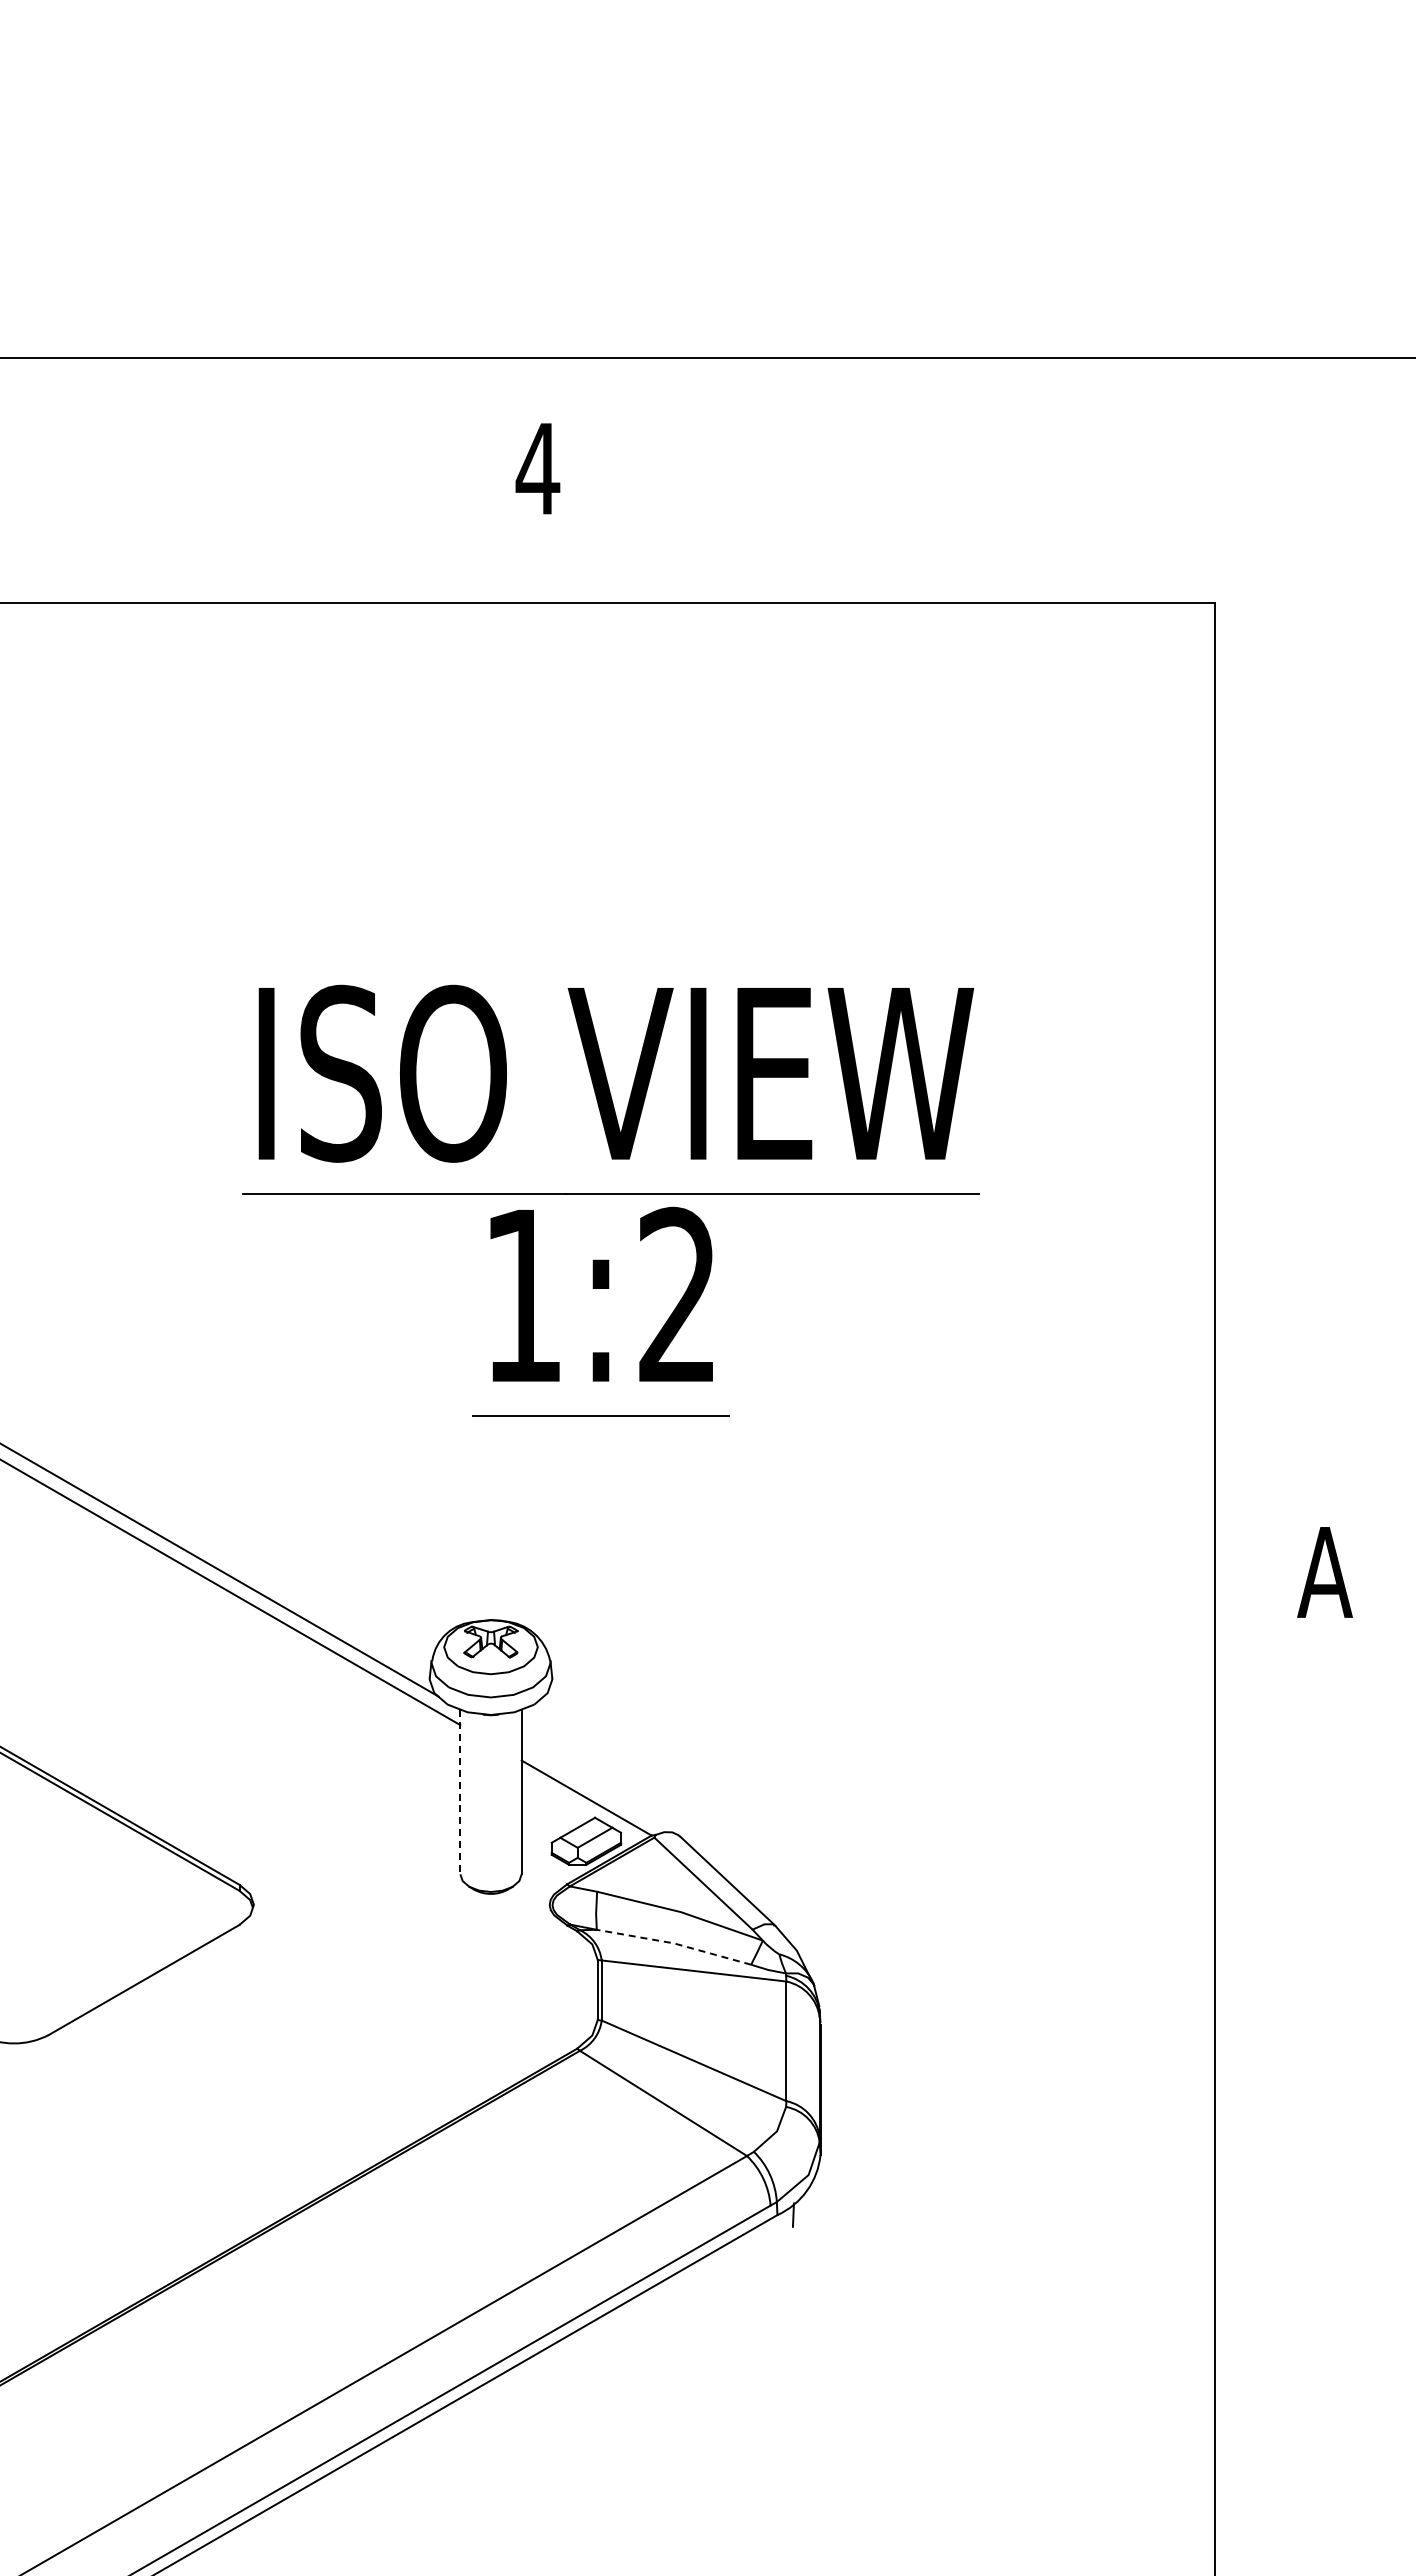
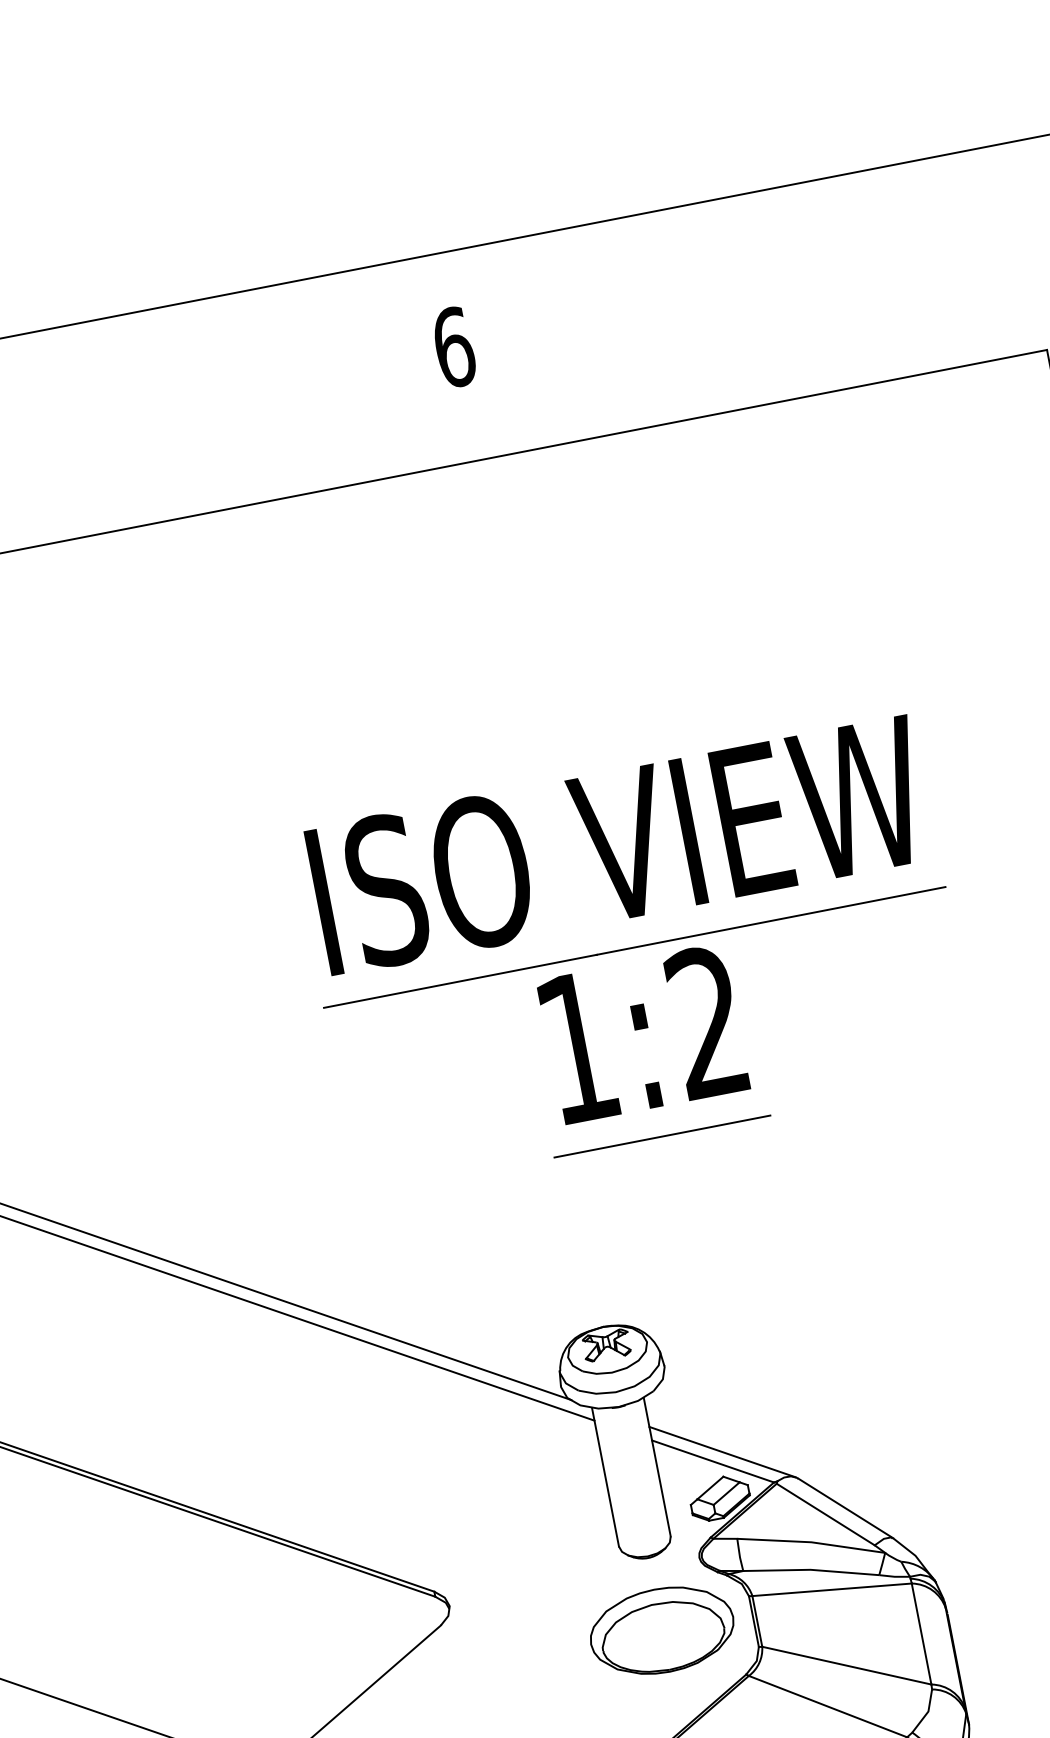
text: (537, 468) -> (453, 347), 4 -> 6
line: (599, 1789) -> (722, 1452), added
line: (460, 1792) -> (605, 1477), dashed -> solid
line: (673, 1943) -> (810, 1569), dashed -> solid
part: (490, 1979) -> (661, 1630), added

